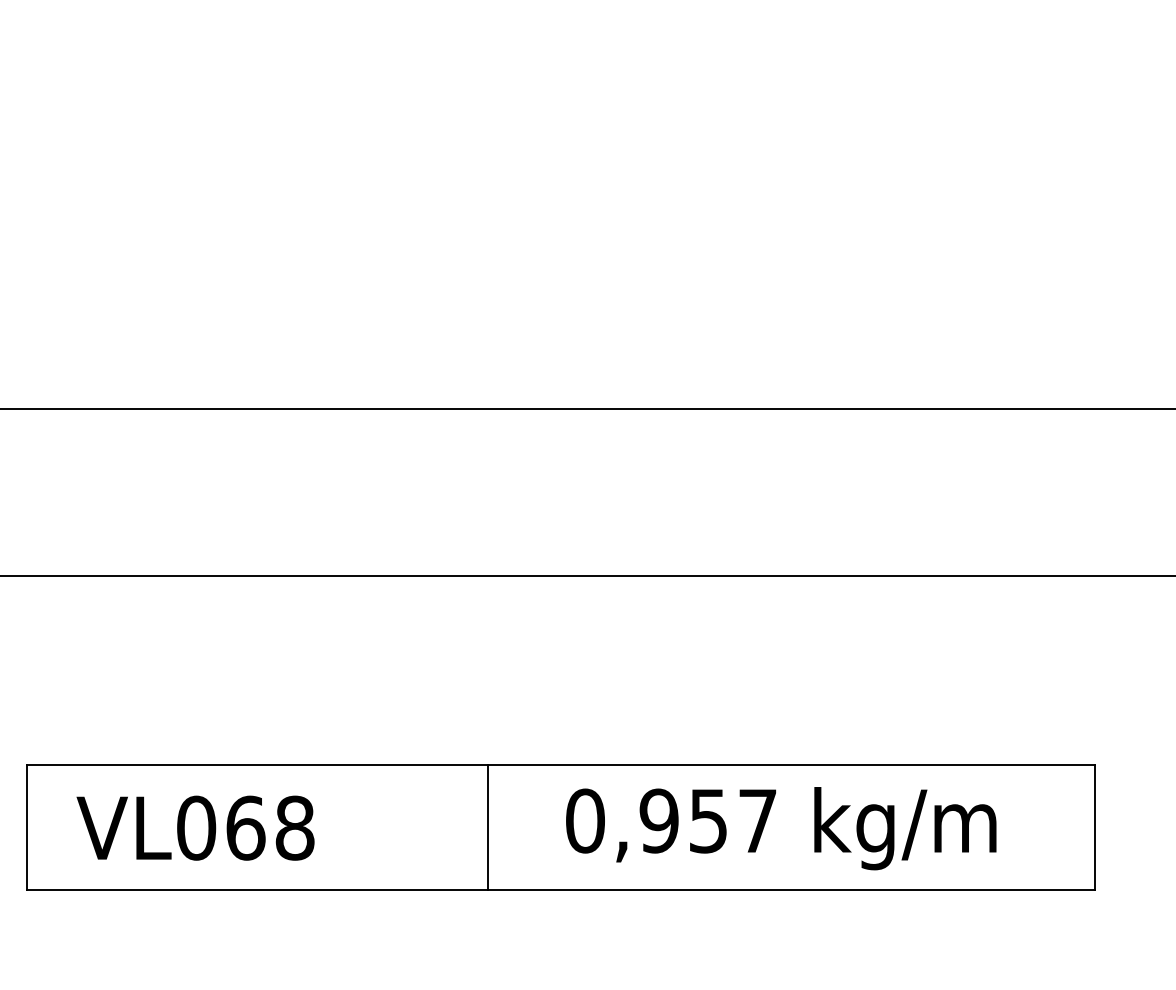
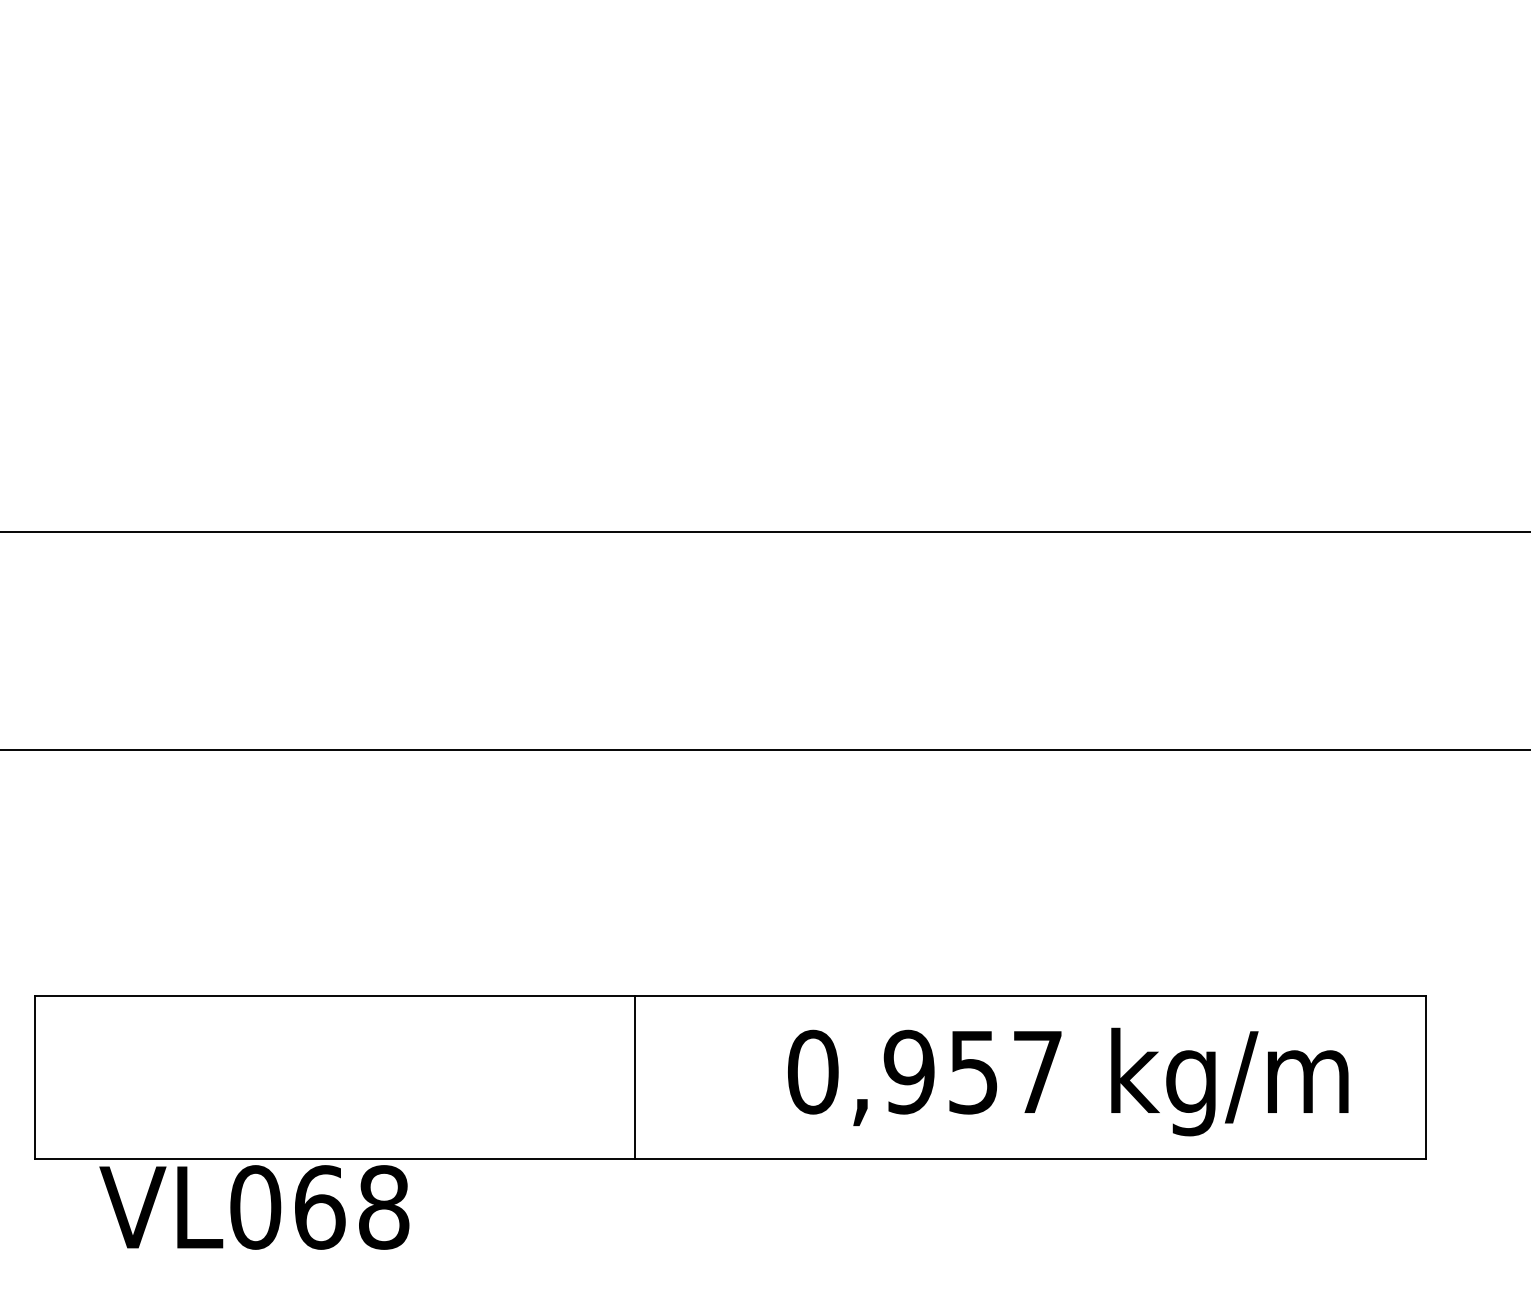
text: (195, 828) -> (254, 1207), moved
text: (781, 828) -> (1068, 1081), moved

